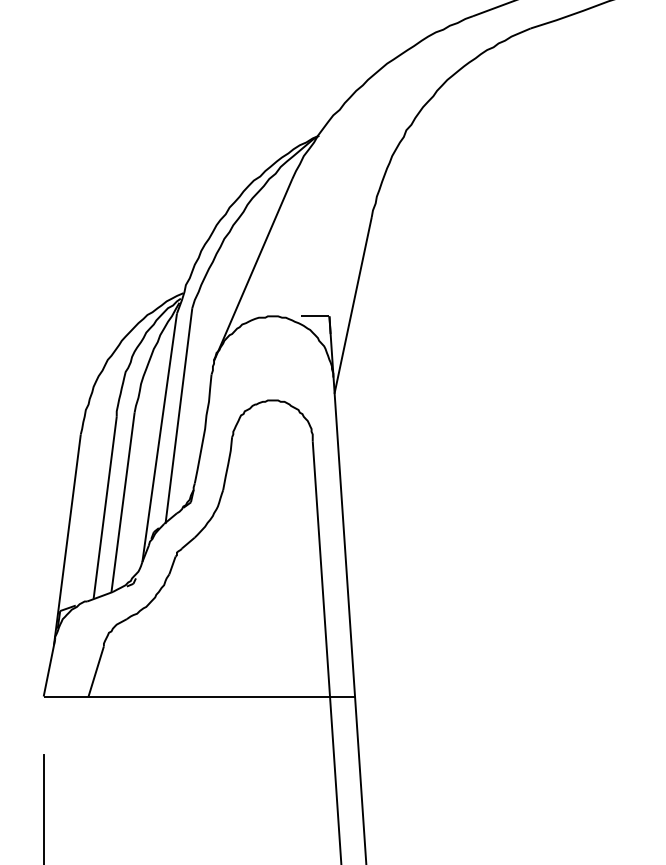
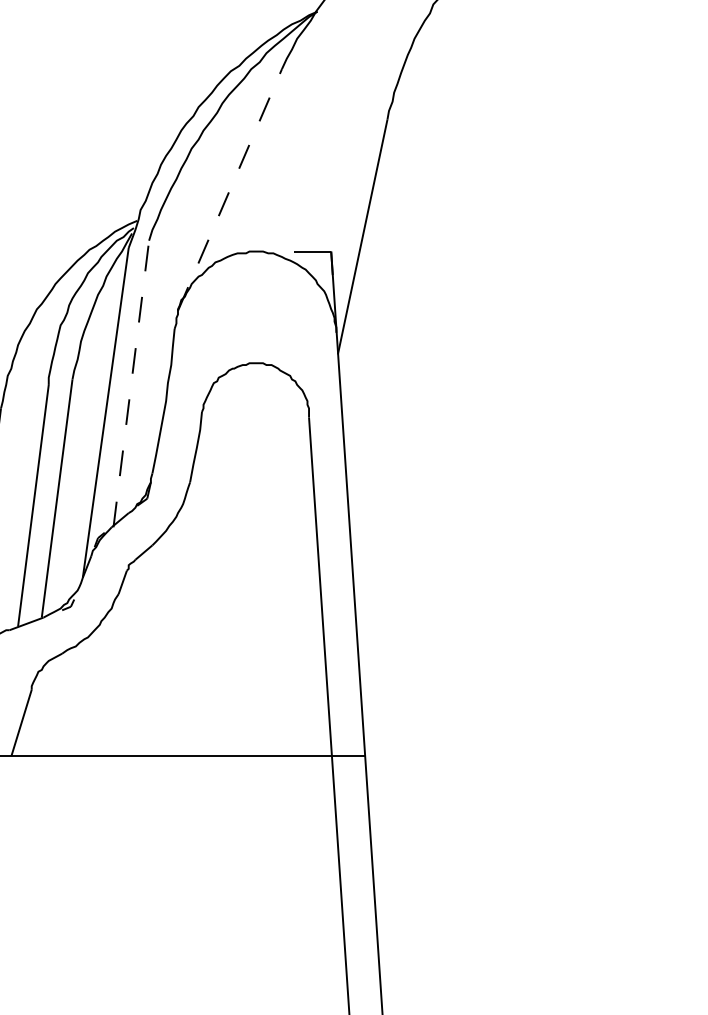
line: (253, 269) -> (230, 189), solid -> dashed
line: (178, 416) -> (130, 384), solid -> dashed

